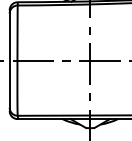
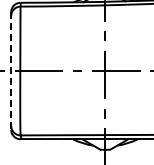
line: (9, 61) -> (11, 71), solid -> dashed

